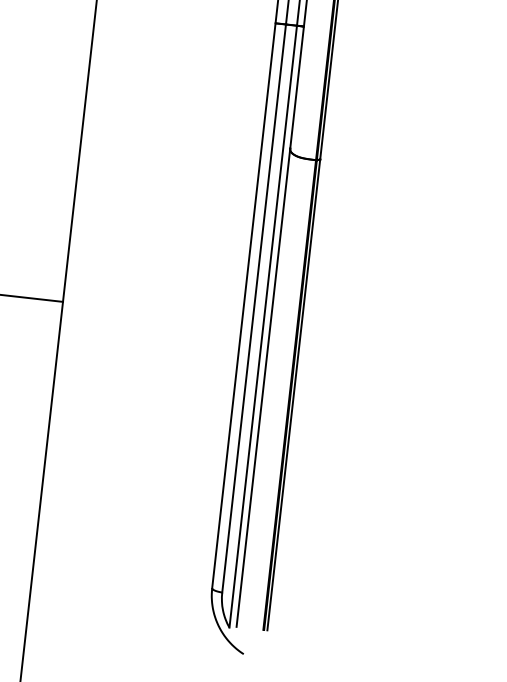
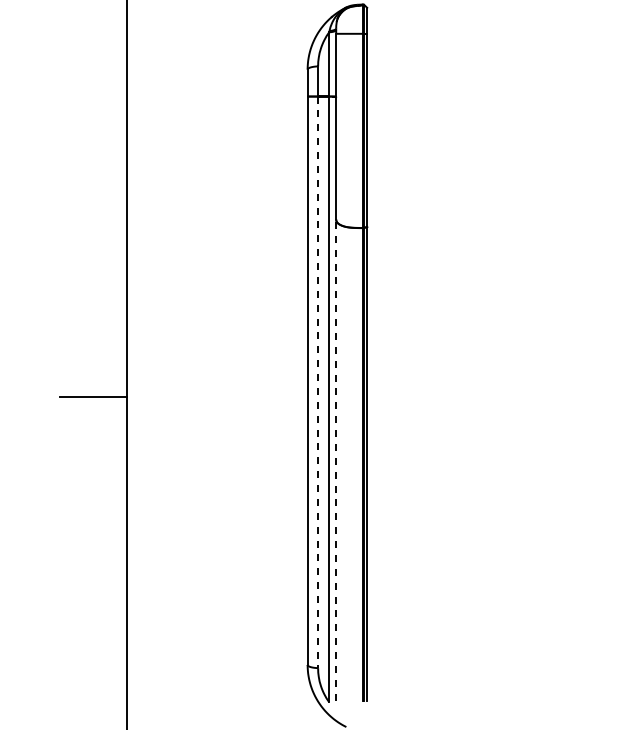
line: (254, 308) -> (318, 382), solid -> dashed
line: (263, 388) -> (336, 460), solid -> dashed

